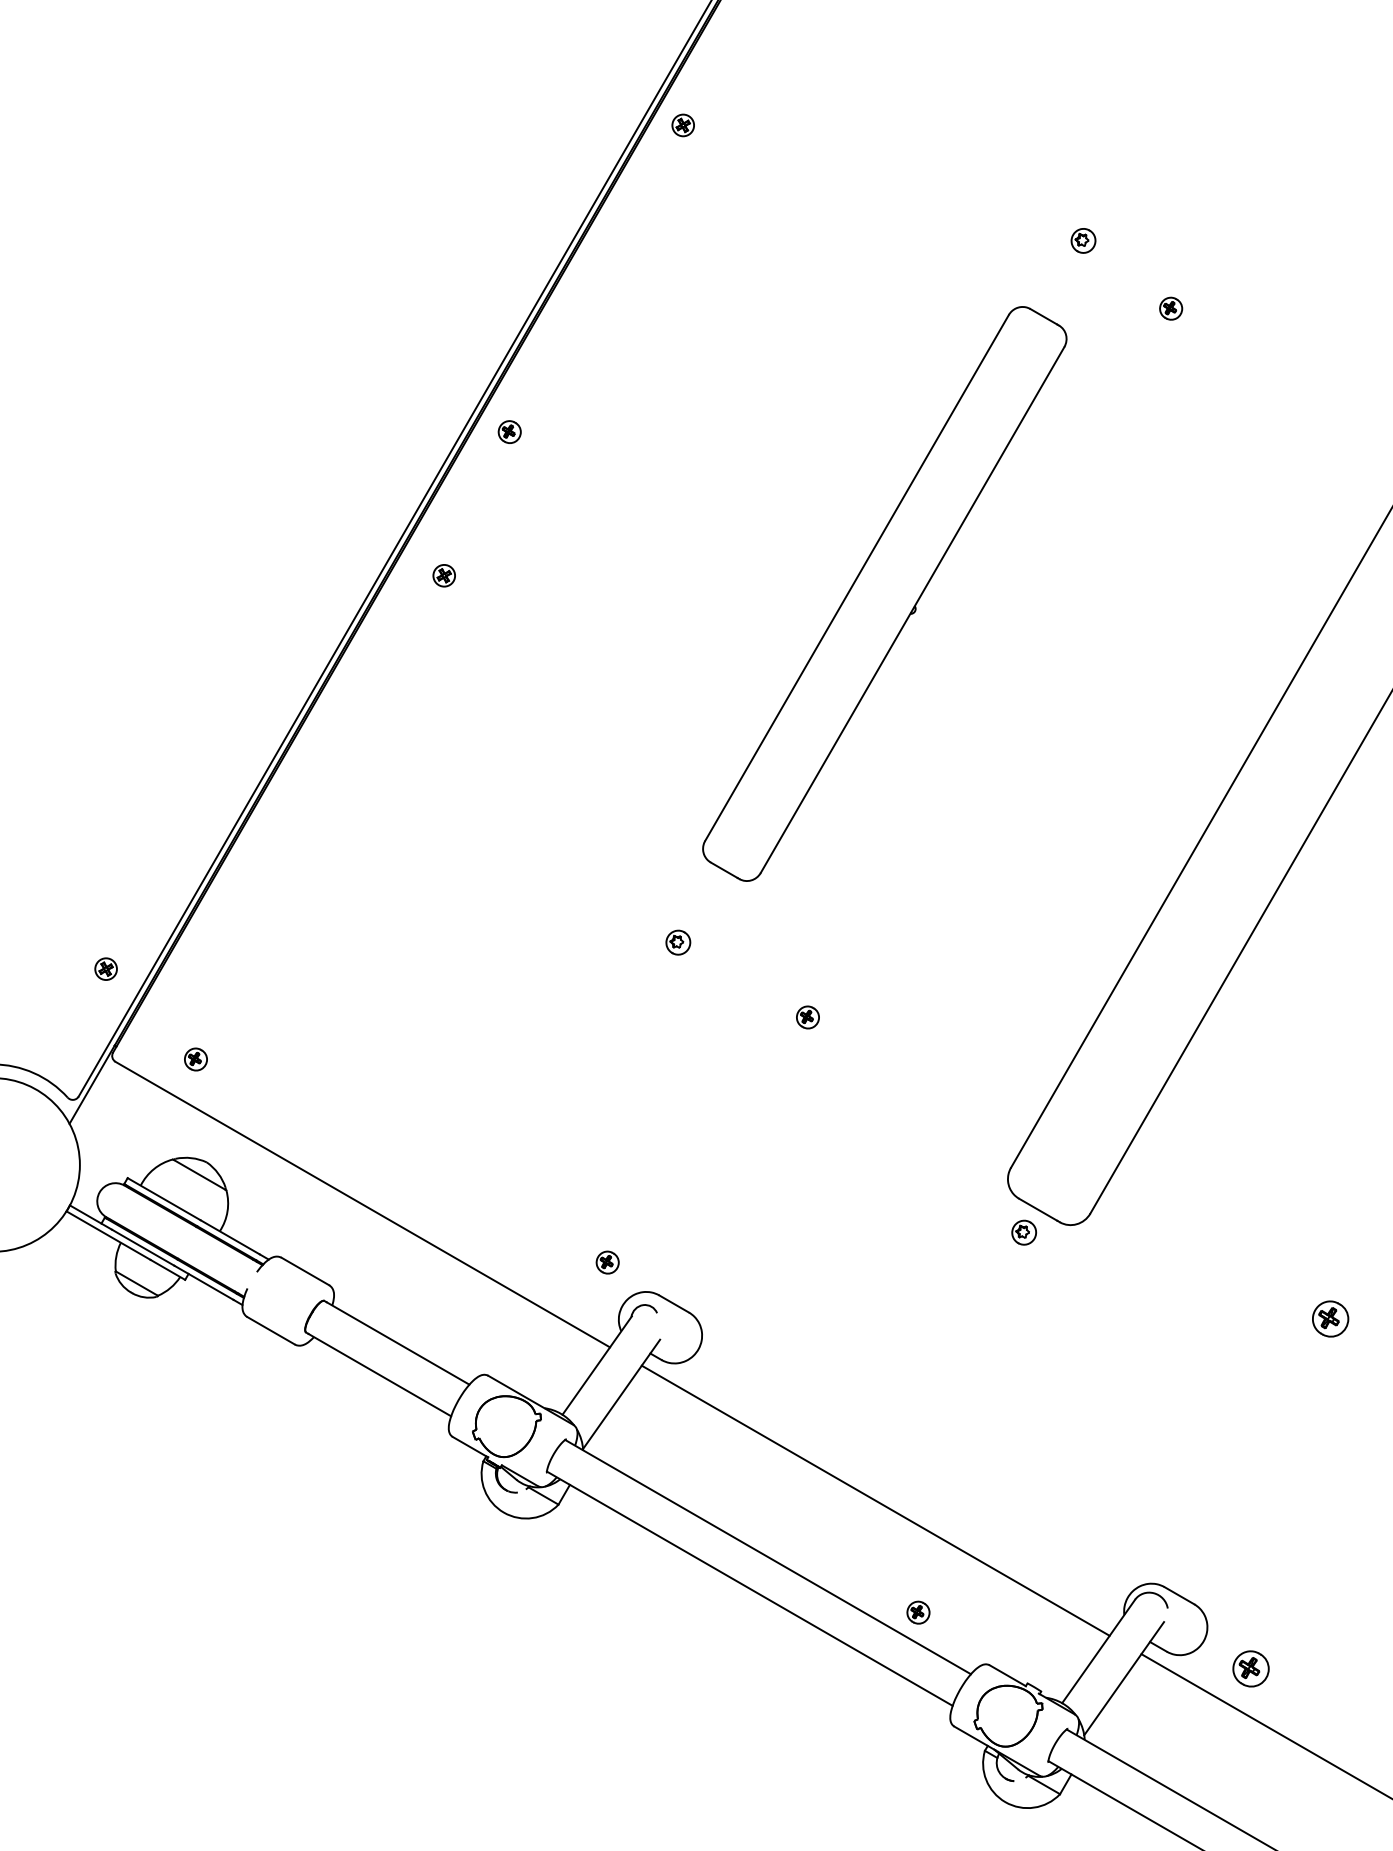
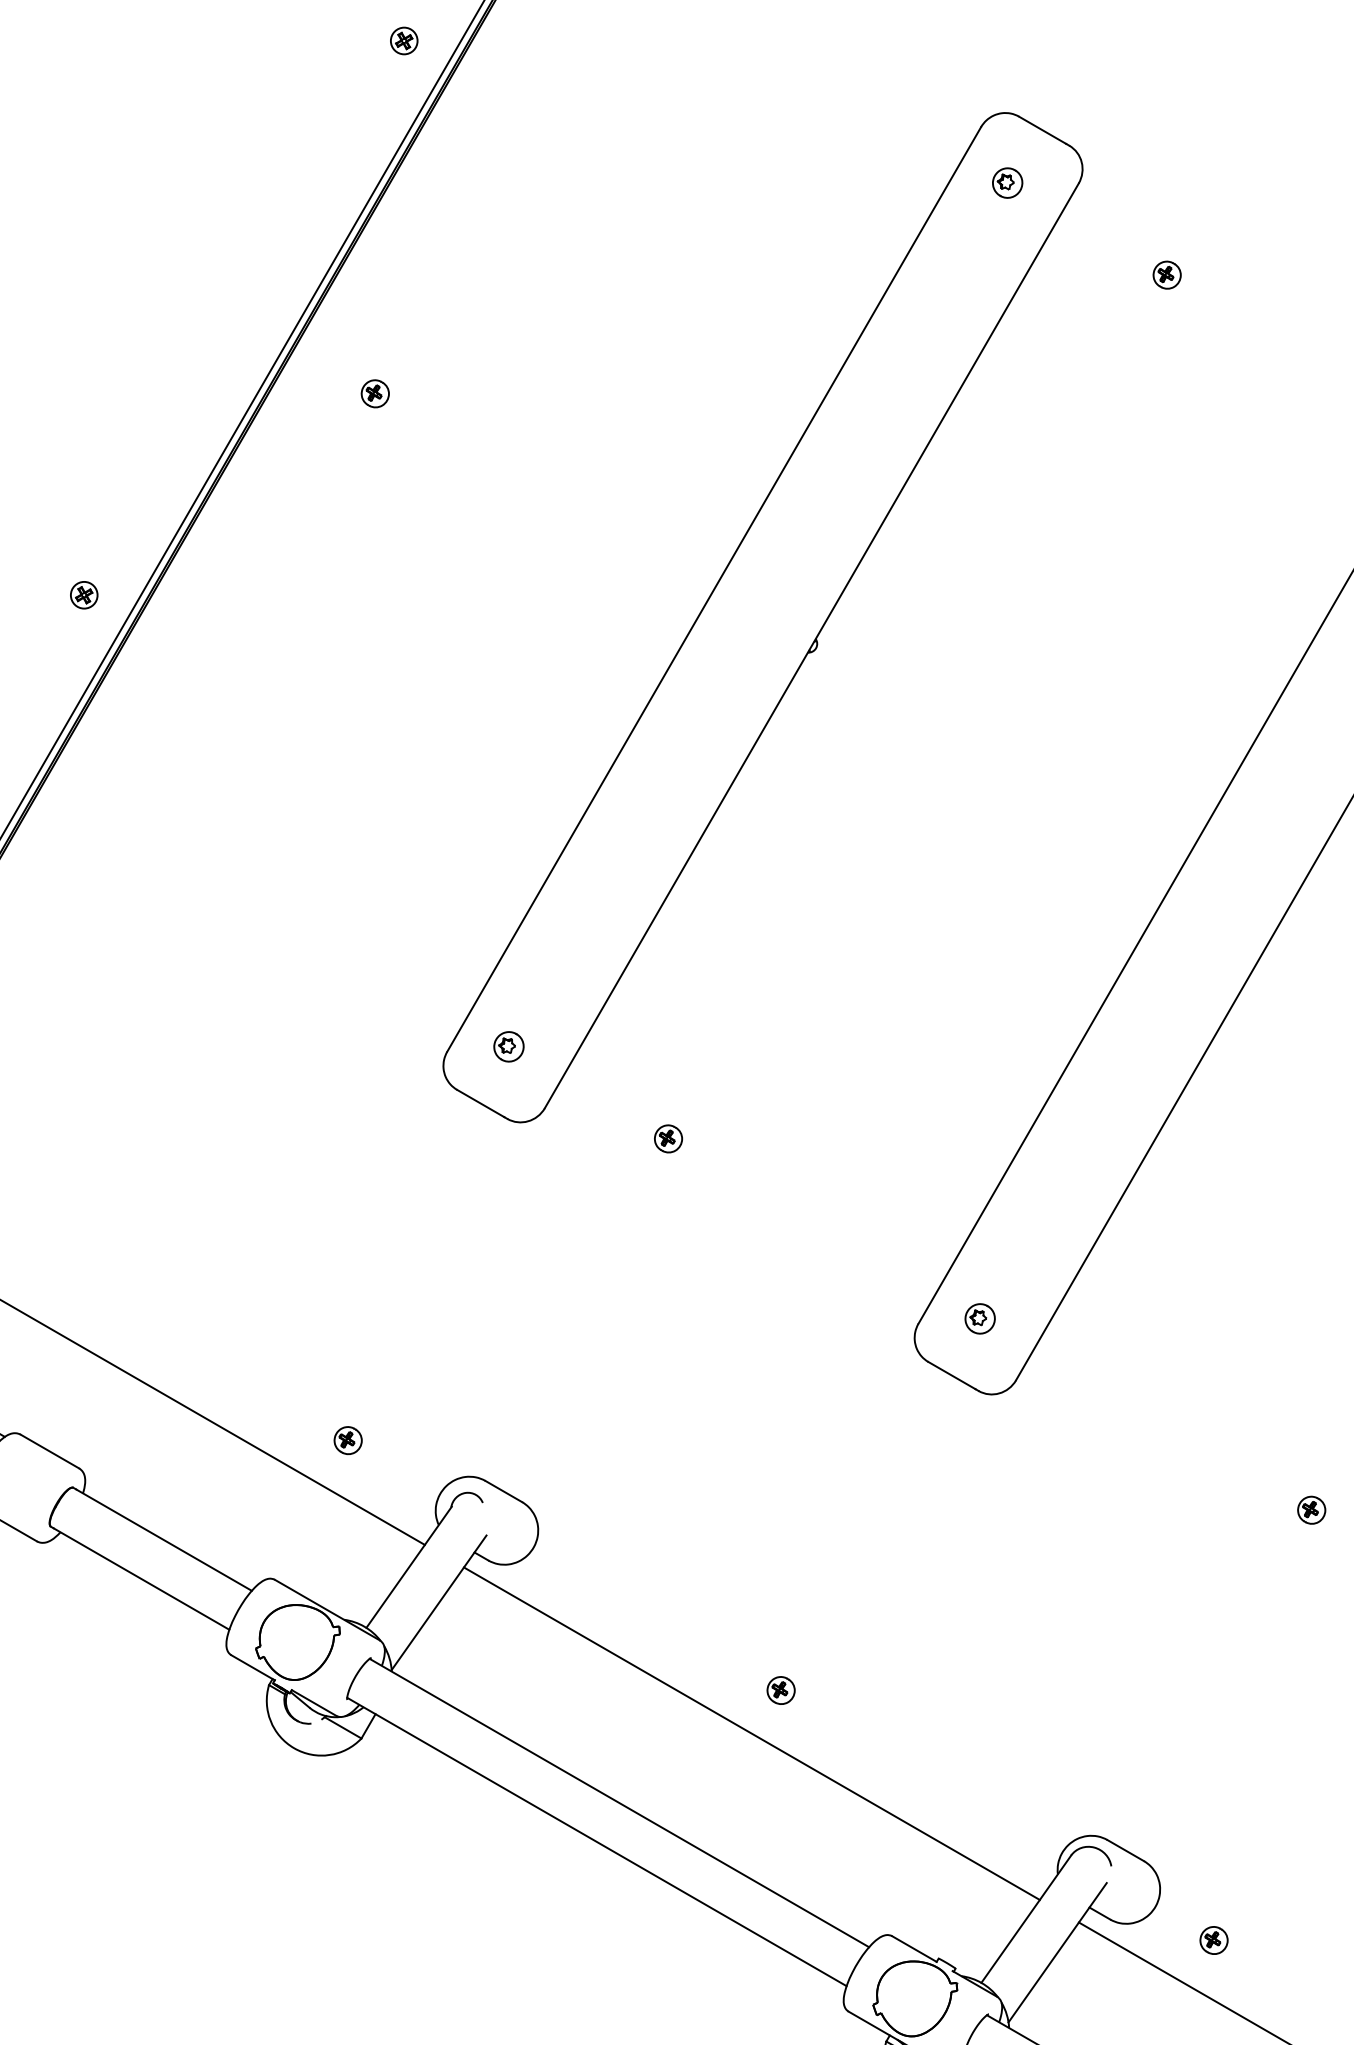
part: (682, 125) -> (403, 41), moved
part: (1171, 308) -> (1167, 274), moved
part: (509, 431) -> (374, 393), moved
part: (443, 575) -> (83, 594), moved
part: (884, 593) -> (762, 617), size x1.43
part: (1024, 1232) -> (980, 1318), moved
part: (607, 1262) -> (347, 1440), moved
part: (1330, 1319) -> (1311, 1510), size x0.62
part: (918, 1612) -> (781, 1690), moved
part: (1251, 1668) -> (1214, 1940), size x0.62

